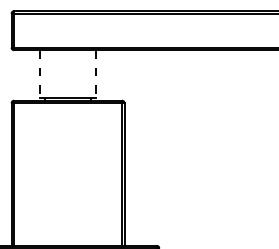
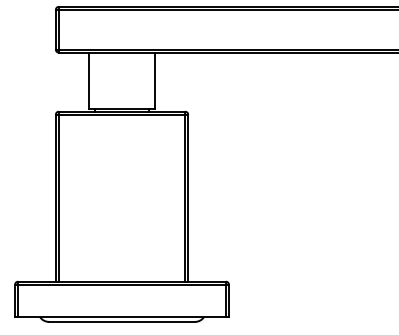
line: (39, 74) -> (88, 80), dashed -> solid
line: (96, 74) -> (155, 80), dashed -> solid

